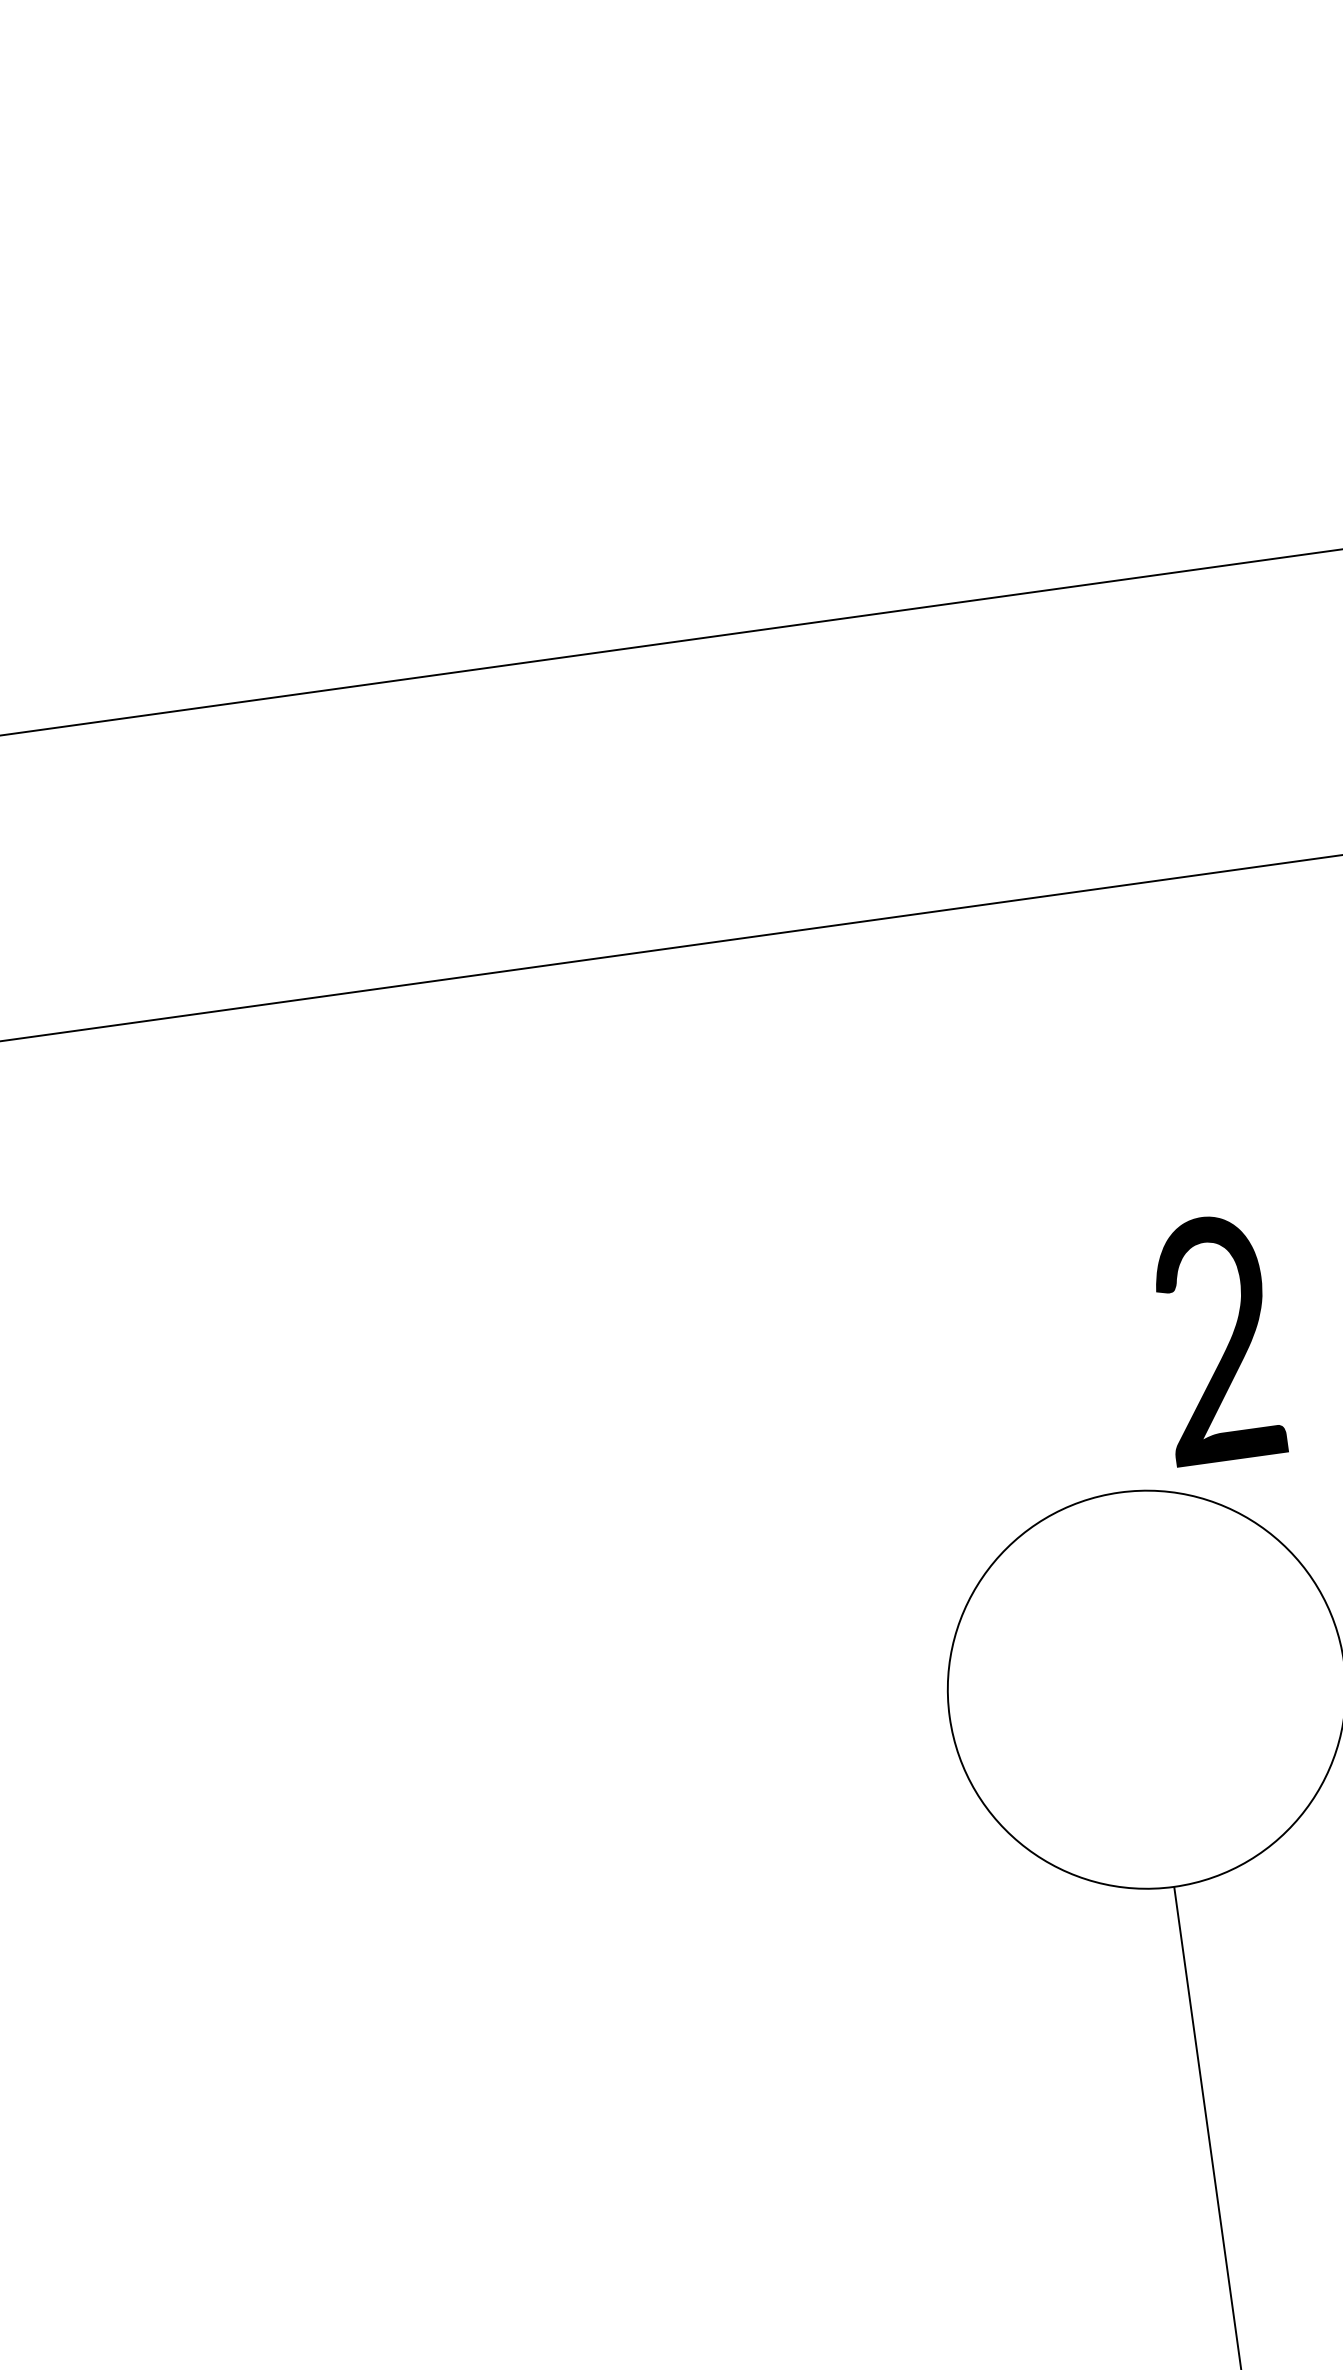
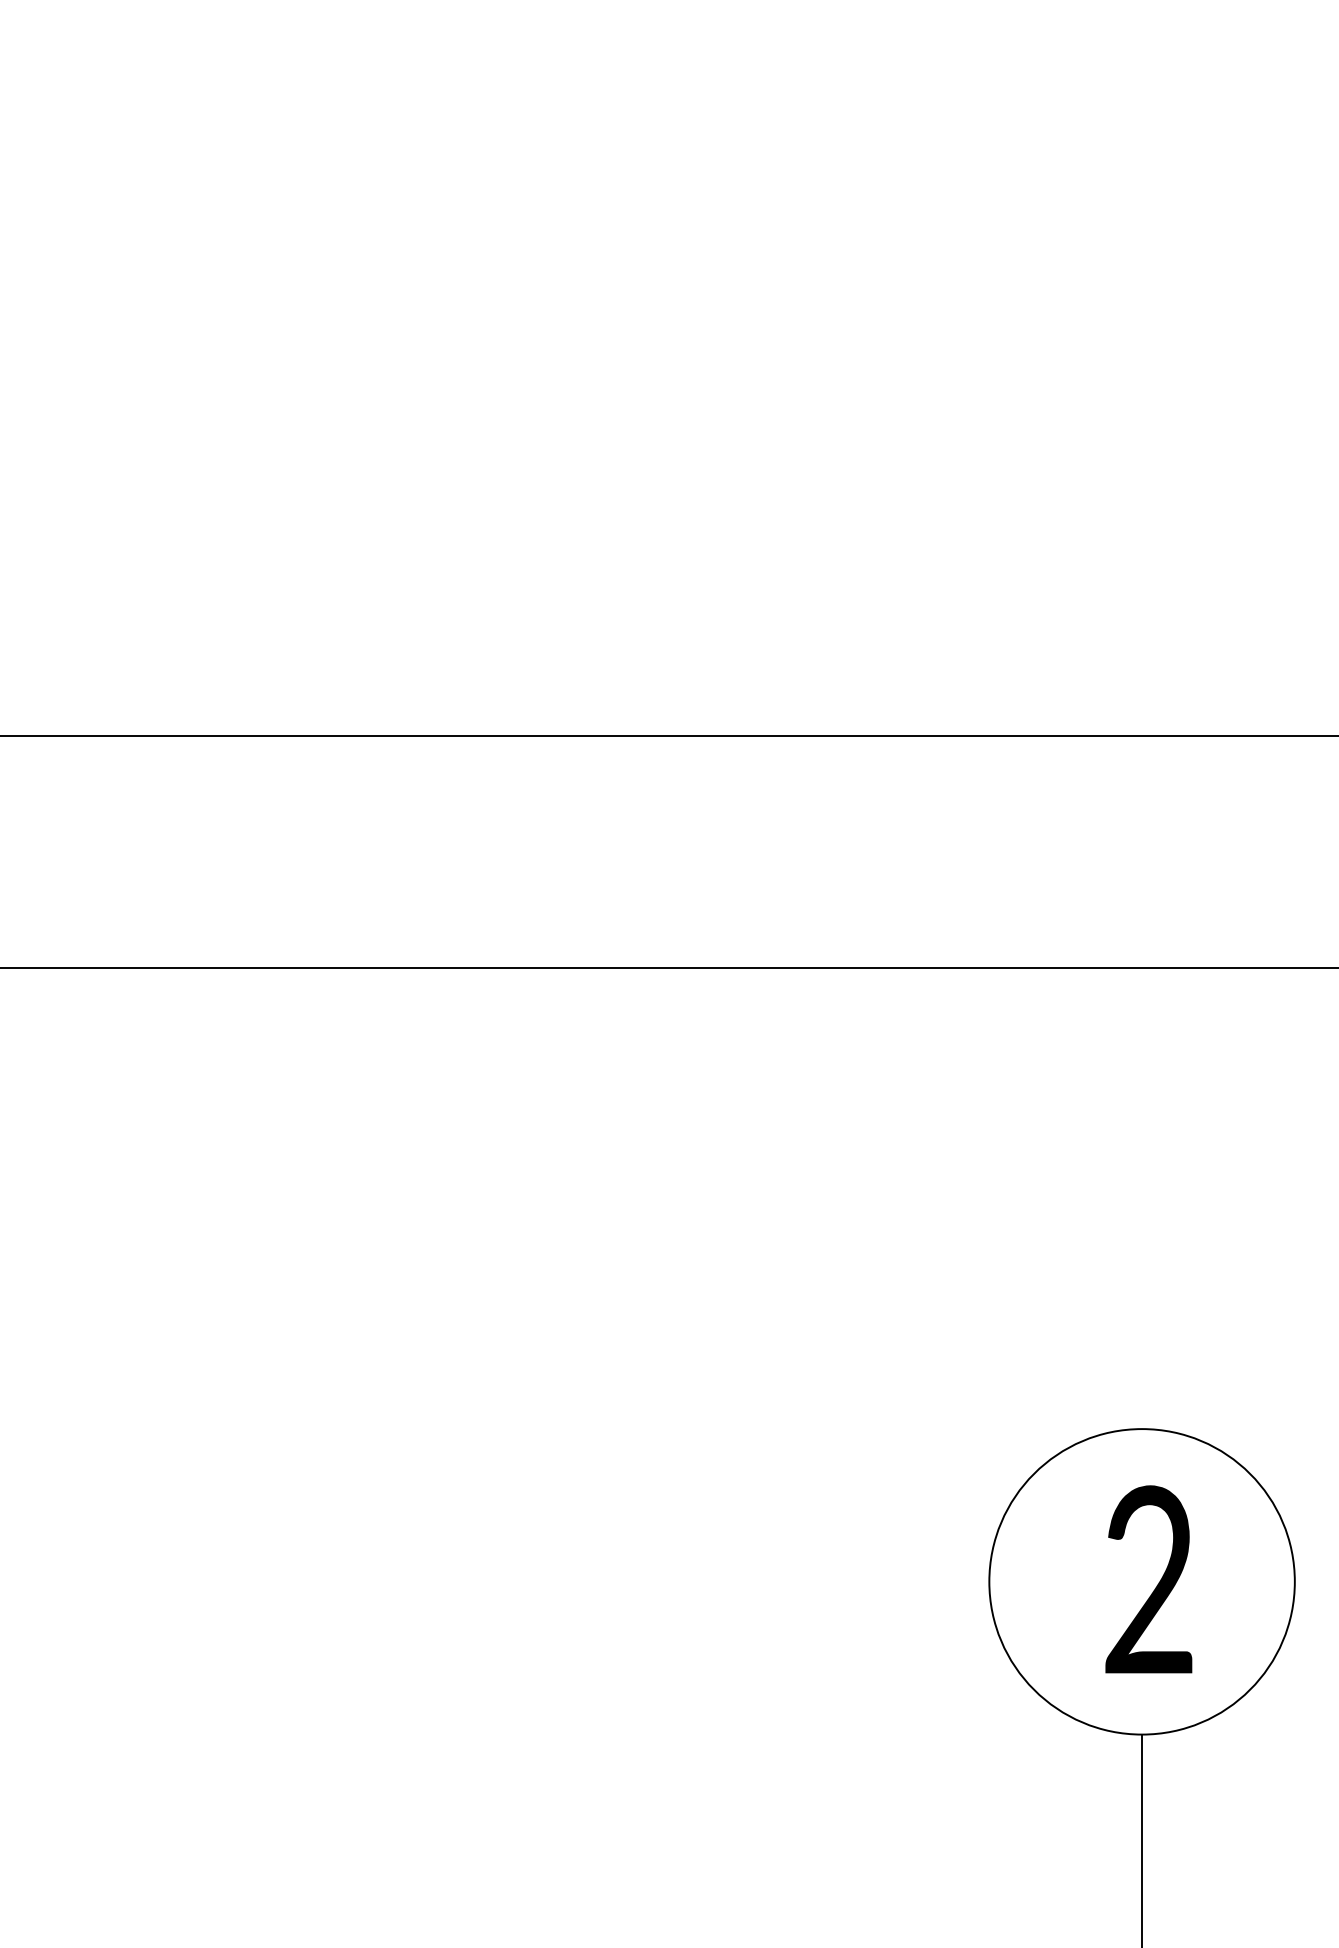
text: (1215, 1339) -> (1148, 1579), moved

